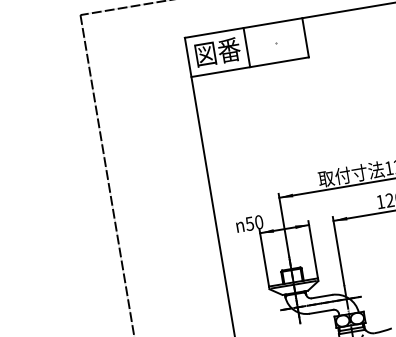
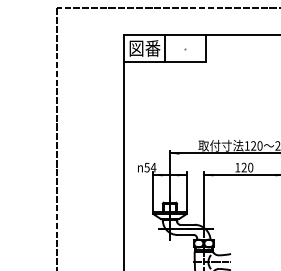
text: (258, 222) -> (153, 167), 50 -> 54

